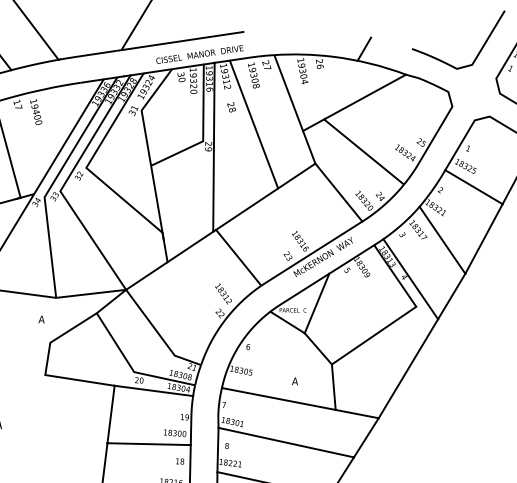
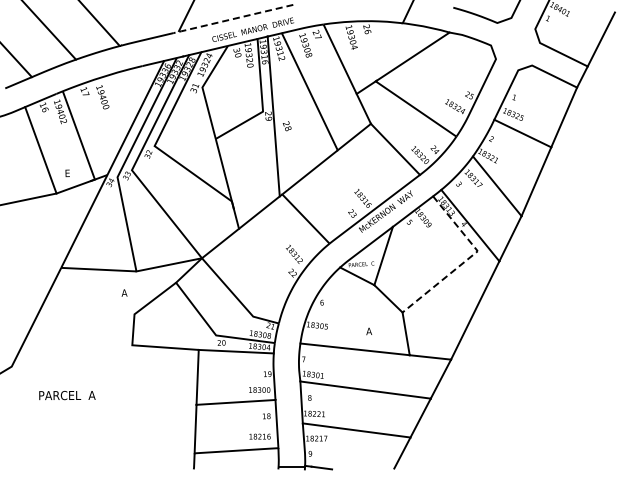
line: (179, 41) -> (232, 19), solid -> dashed
text: (230, 107) -> (286, 126), moved
line: (404, 314) -> (467, 259), solid -> dashed

